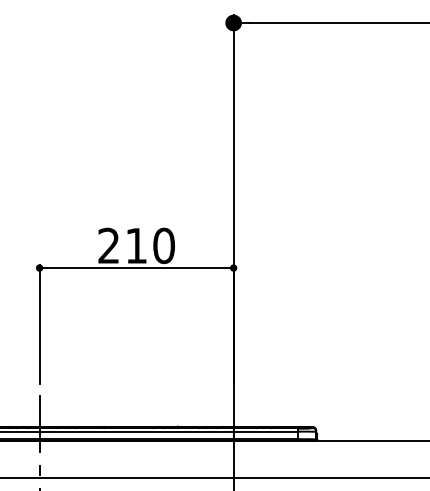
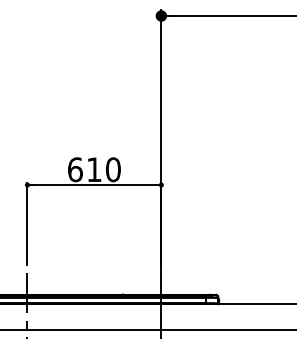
text: (109, 245) -> (75, 169), 210 -> 610

